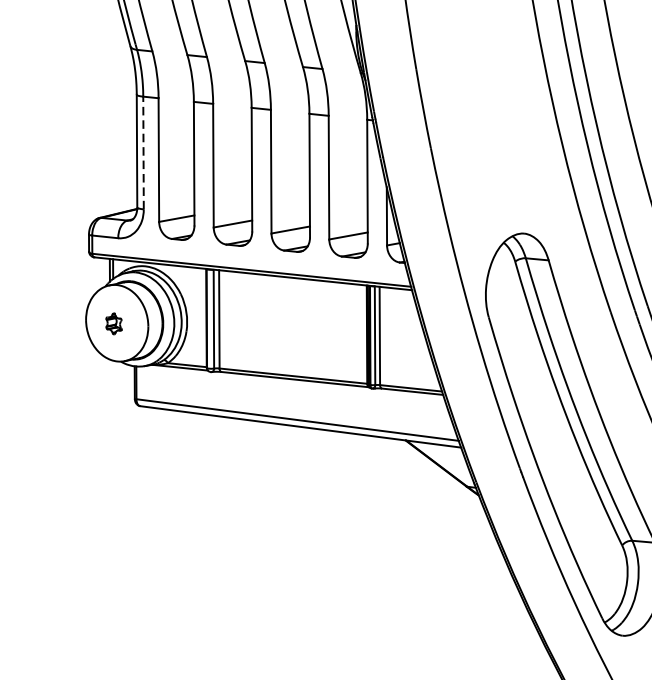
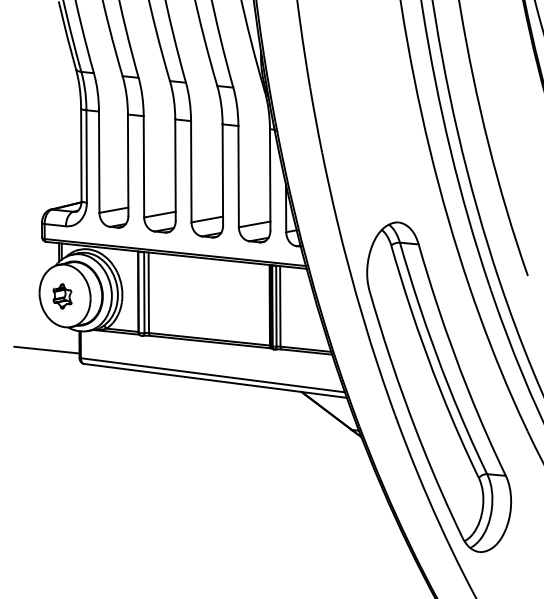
line: (143, 151) -> (86, 155), dashed -> solid
part: (114, 323) -> (62, 296), size x1.43
line: (94, 388) -> (46, 349), added

